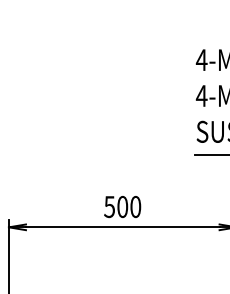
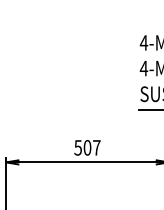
text: (135, 206) -> (96, 147), 500 -> 507

